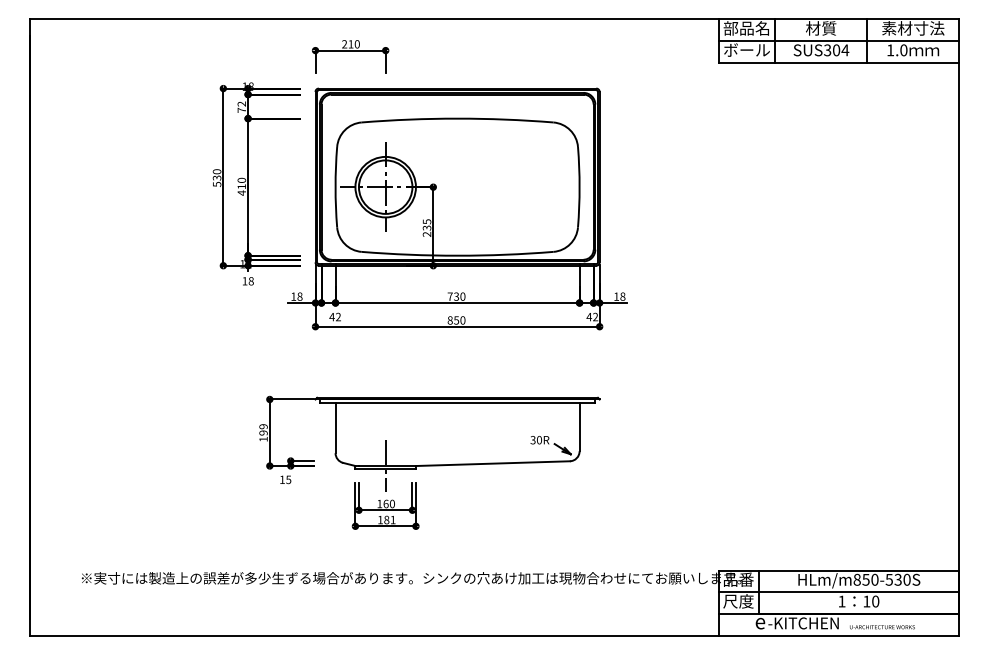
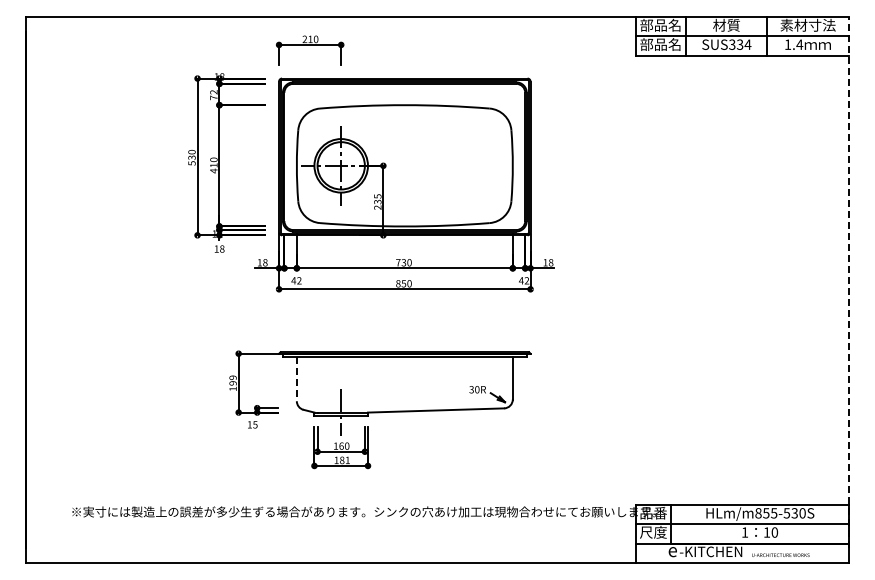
text: (746, 50) -> (660, 44), ボール -> 部品名
text: (836, 50) -> (740, 44), SUS304 -> SUS334
text: (903, 50) -> (799, 44), 1.0 -> 1.4
line: (958, 319) -> (848, 282), solid -> dashed
line: (335, 428) -> (296, 379), solid -> dashed
text: (875, 580) -> (774, 513), HLm/m850-530S -> HLm/m855-530S

